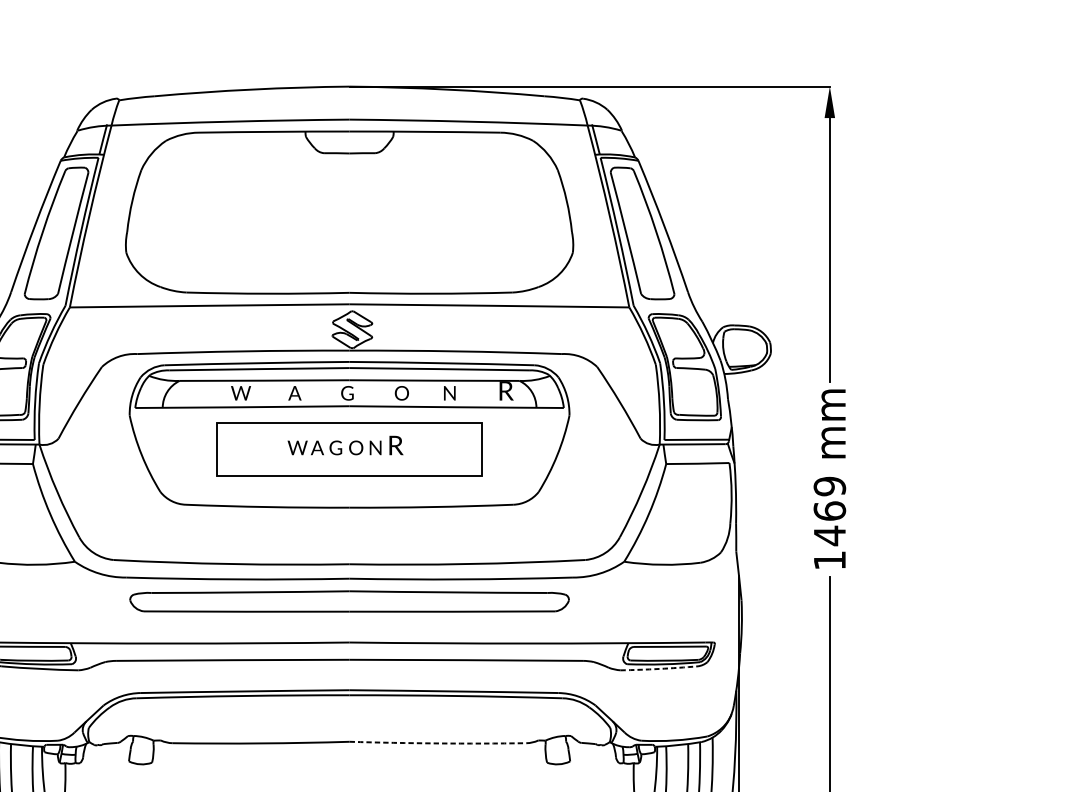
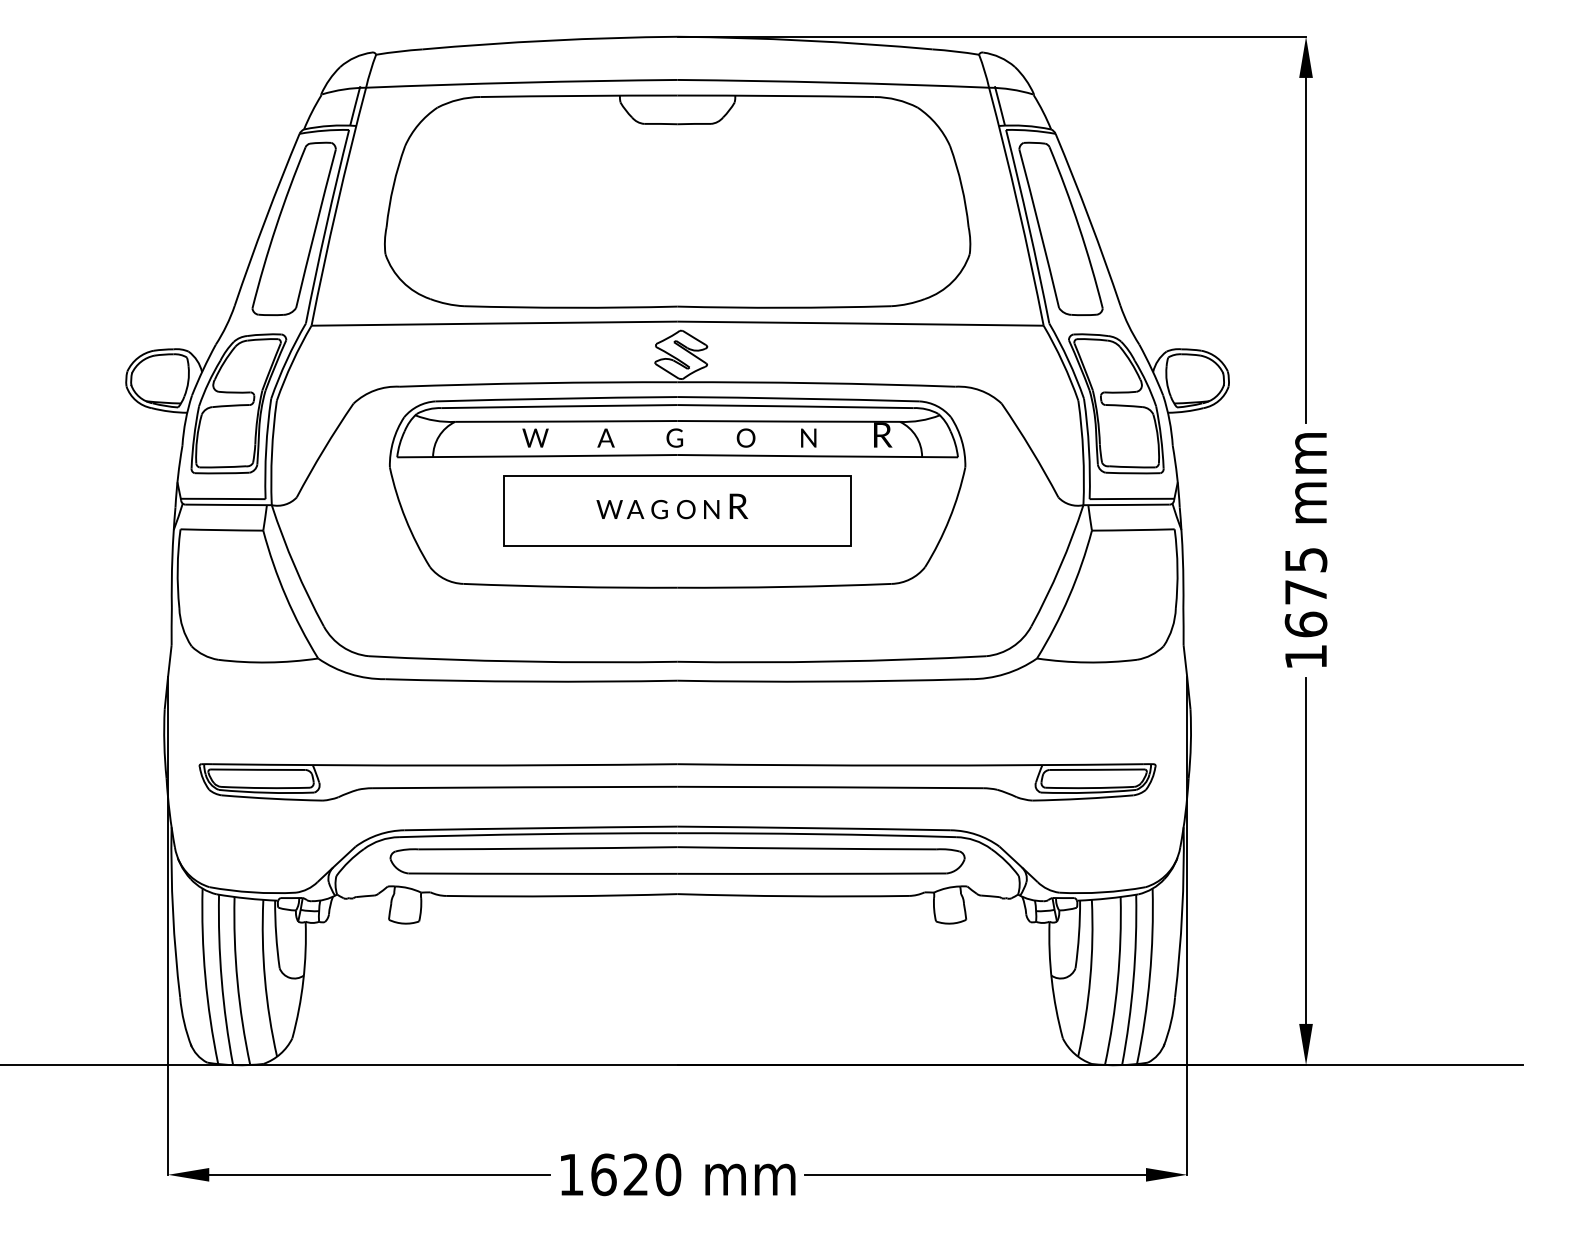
text: (829, 511) -> (1305, 592), 1469 -> 1675
part: (349, 601) -> (677, 860), moved
arc: (659, 668) -> (1082, 798), dashed -> solid
arc: (438, 743) -> (793, 896), dashed -> solid

